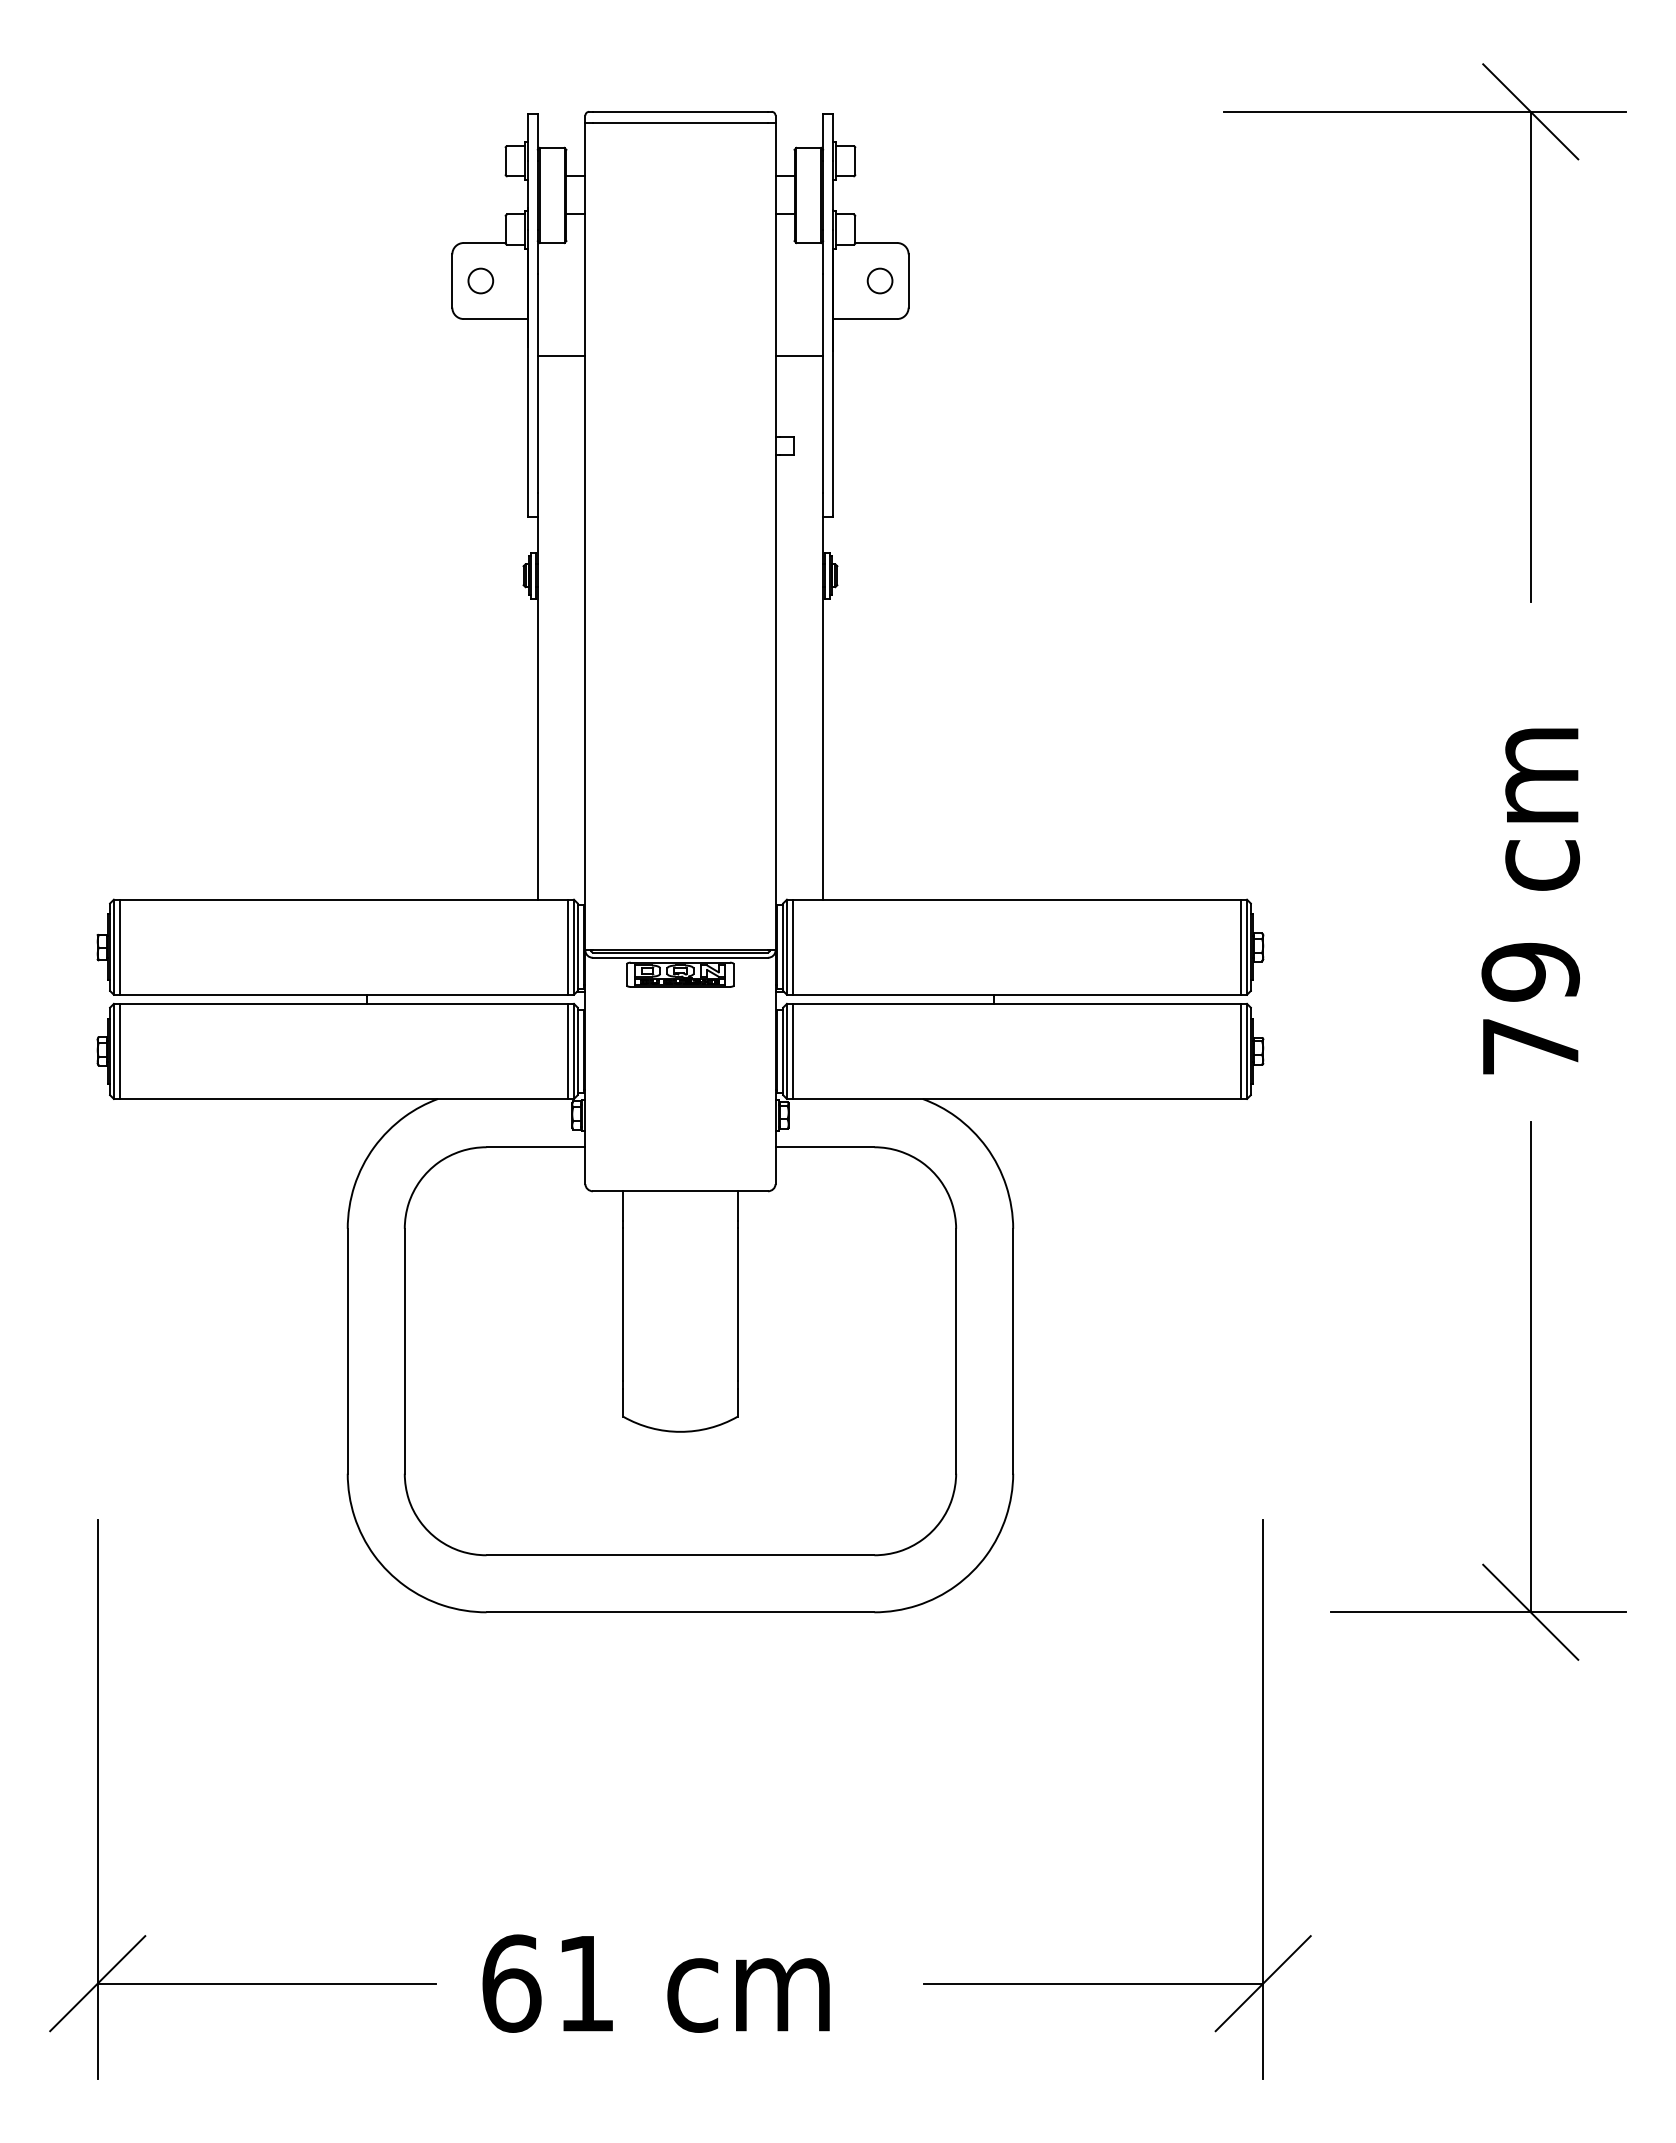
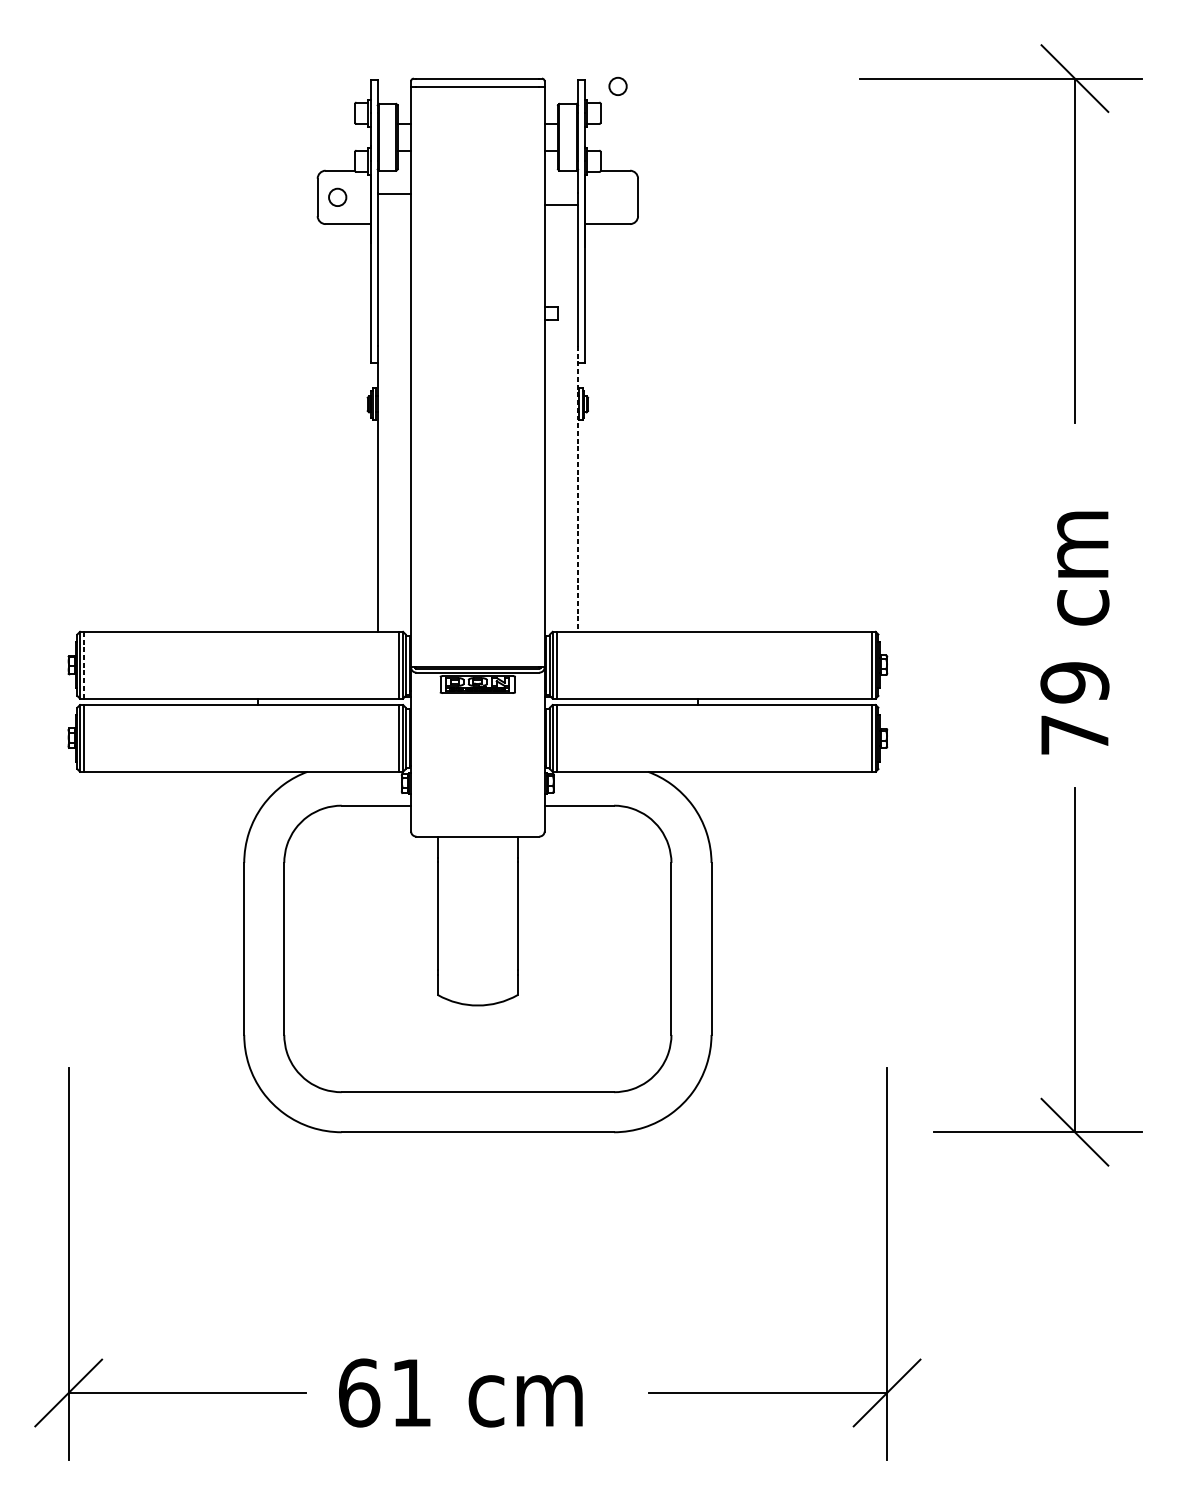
circle: (879, 280) -> (617, 86), moved
line: (561, 355) -> (394, 194), moved
line: (799, 355) -> (561, 204), moved
line: (823, 696) -> (578, 489), solid -> dashed
line: (119, 947) -> (83, 665), solid -> dashed

